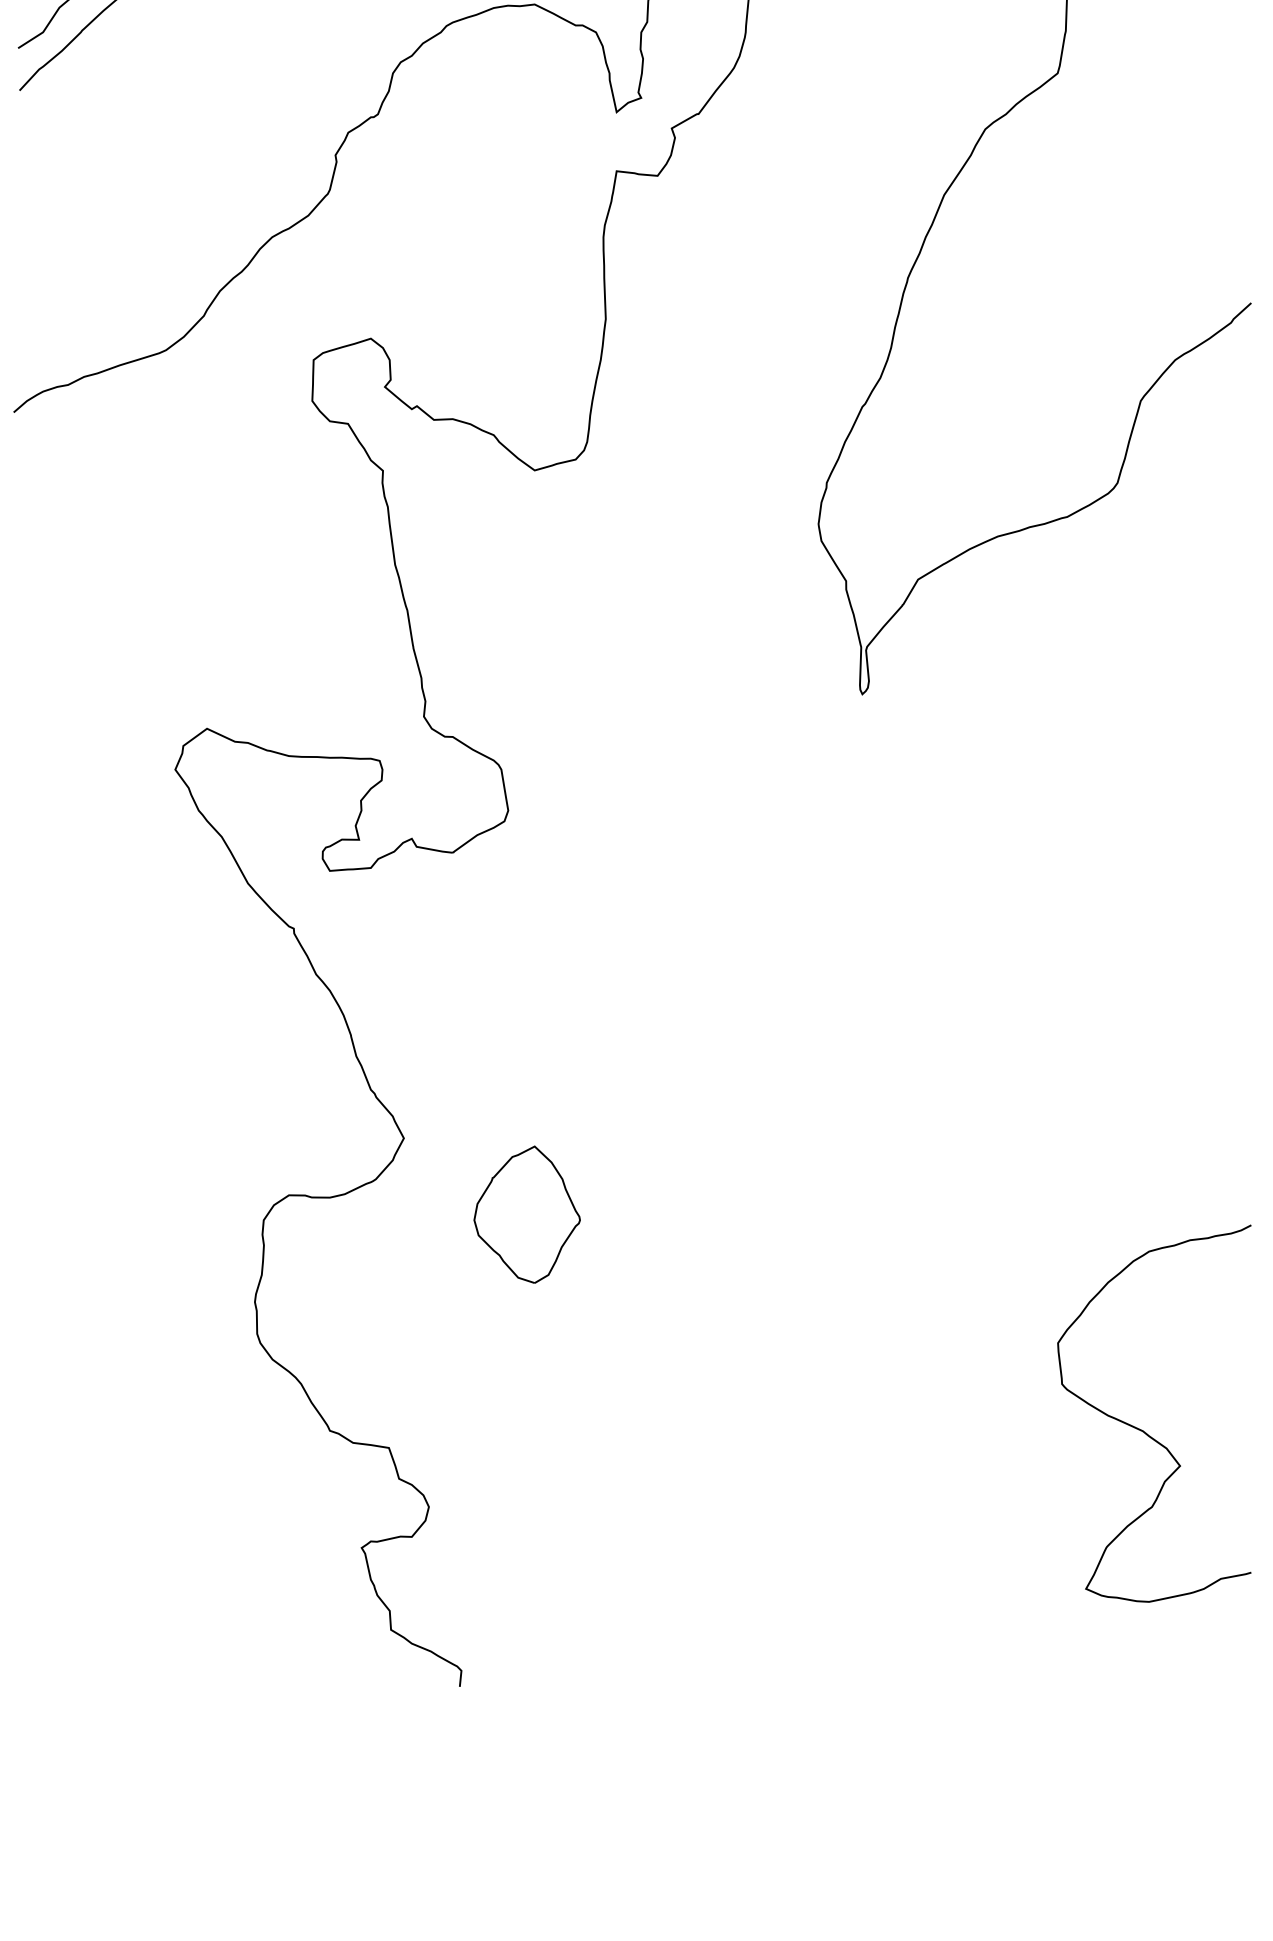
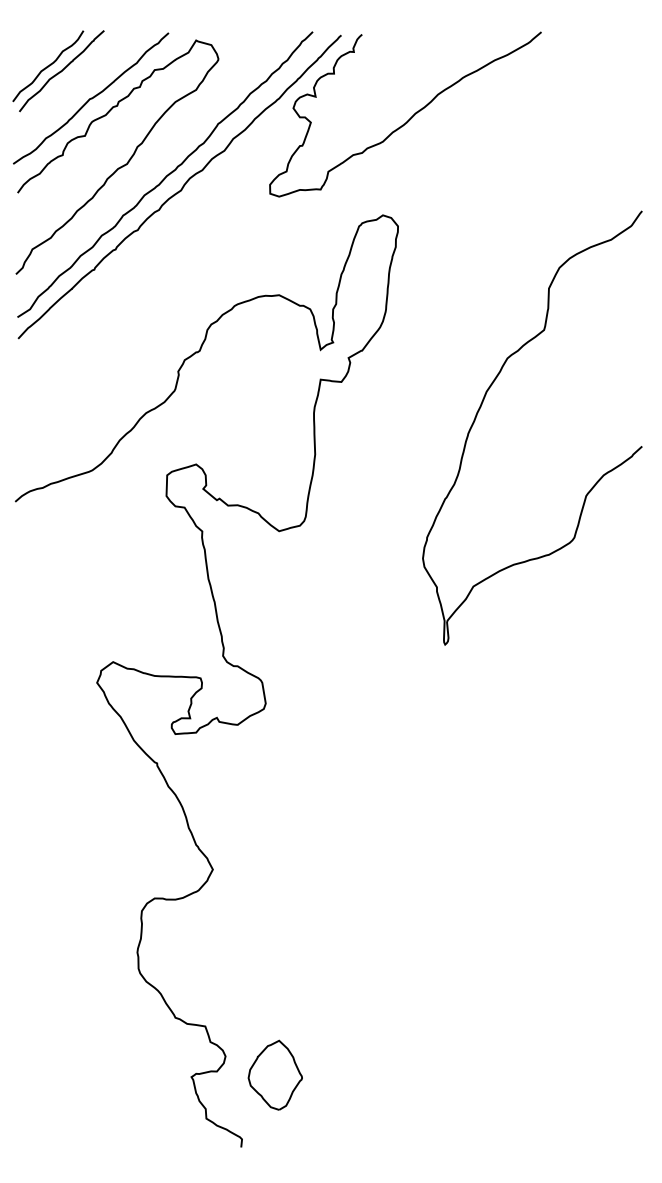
part: (525, 1213) -> (274, 1074), moved
curve: (1145, 1430) -> (588, 1017), removed

